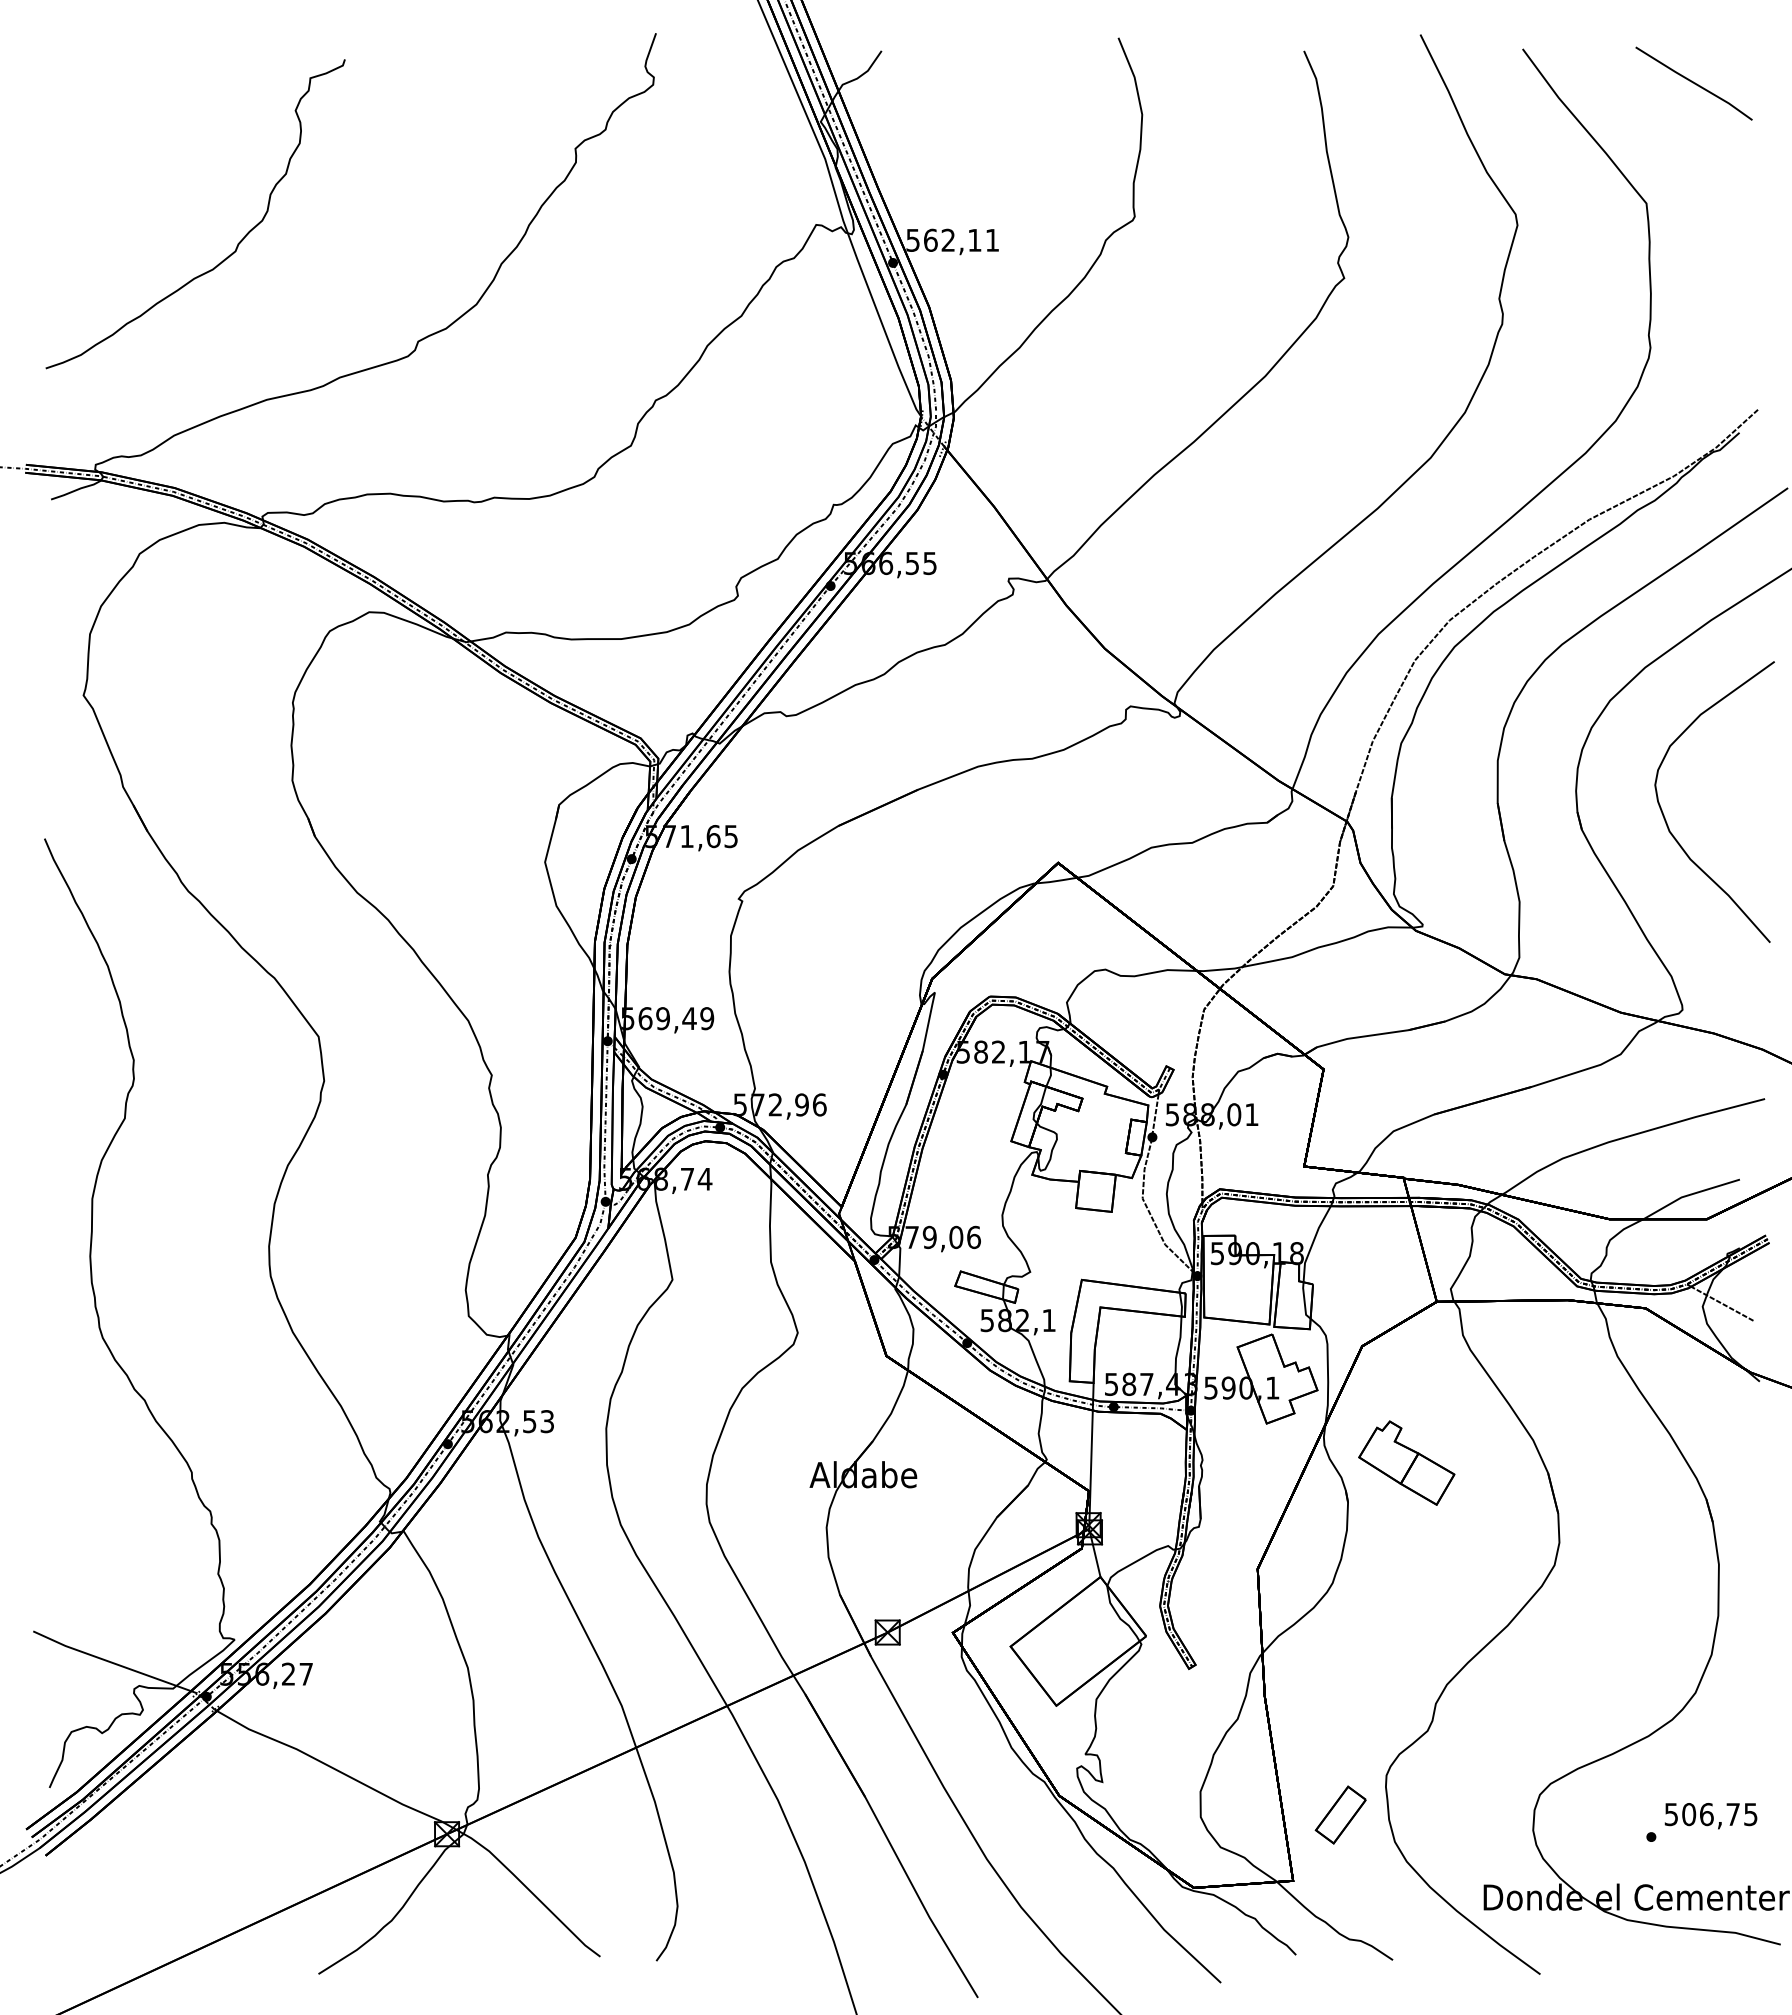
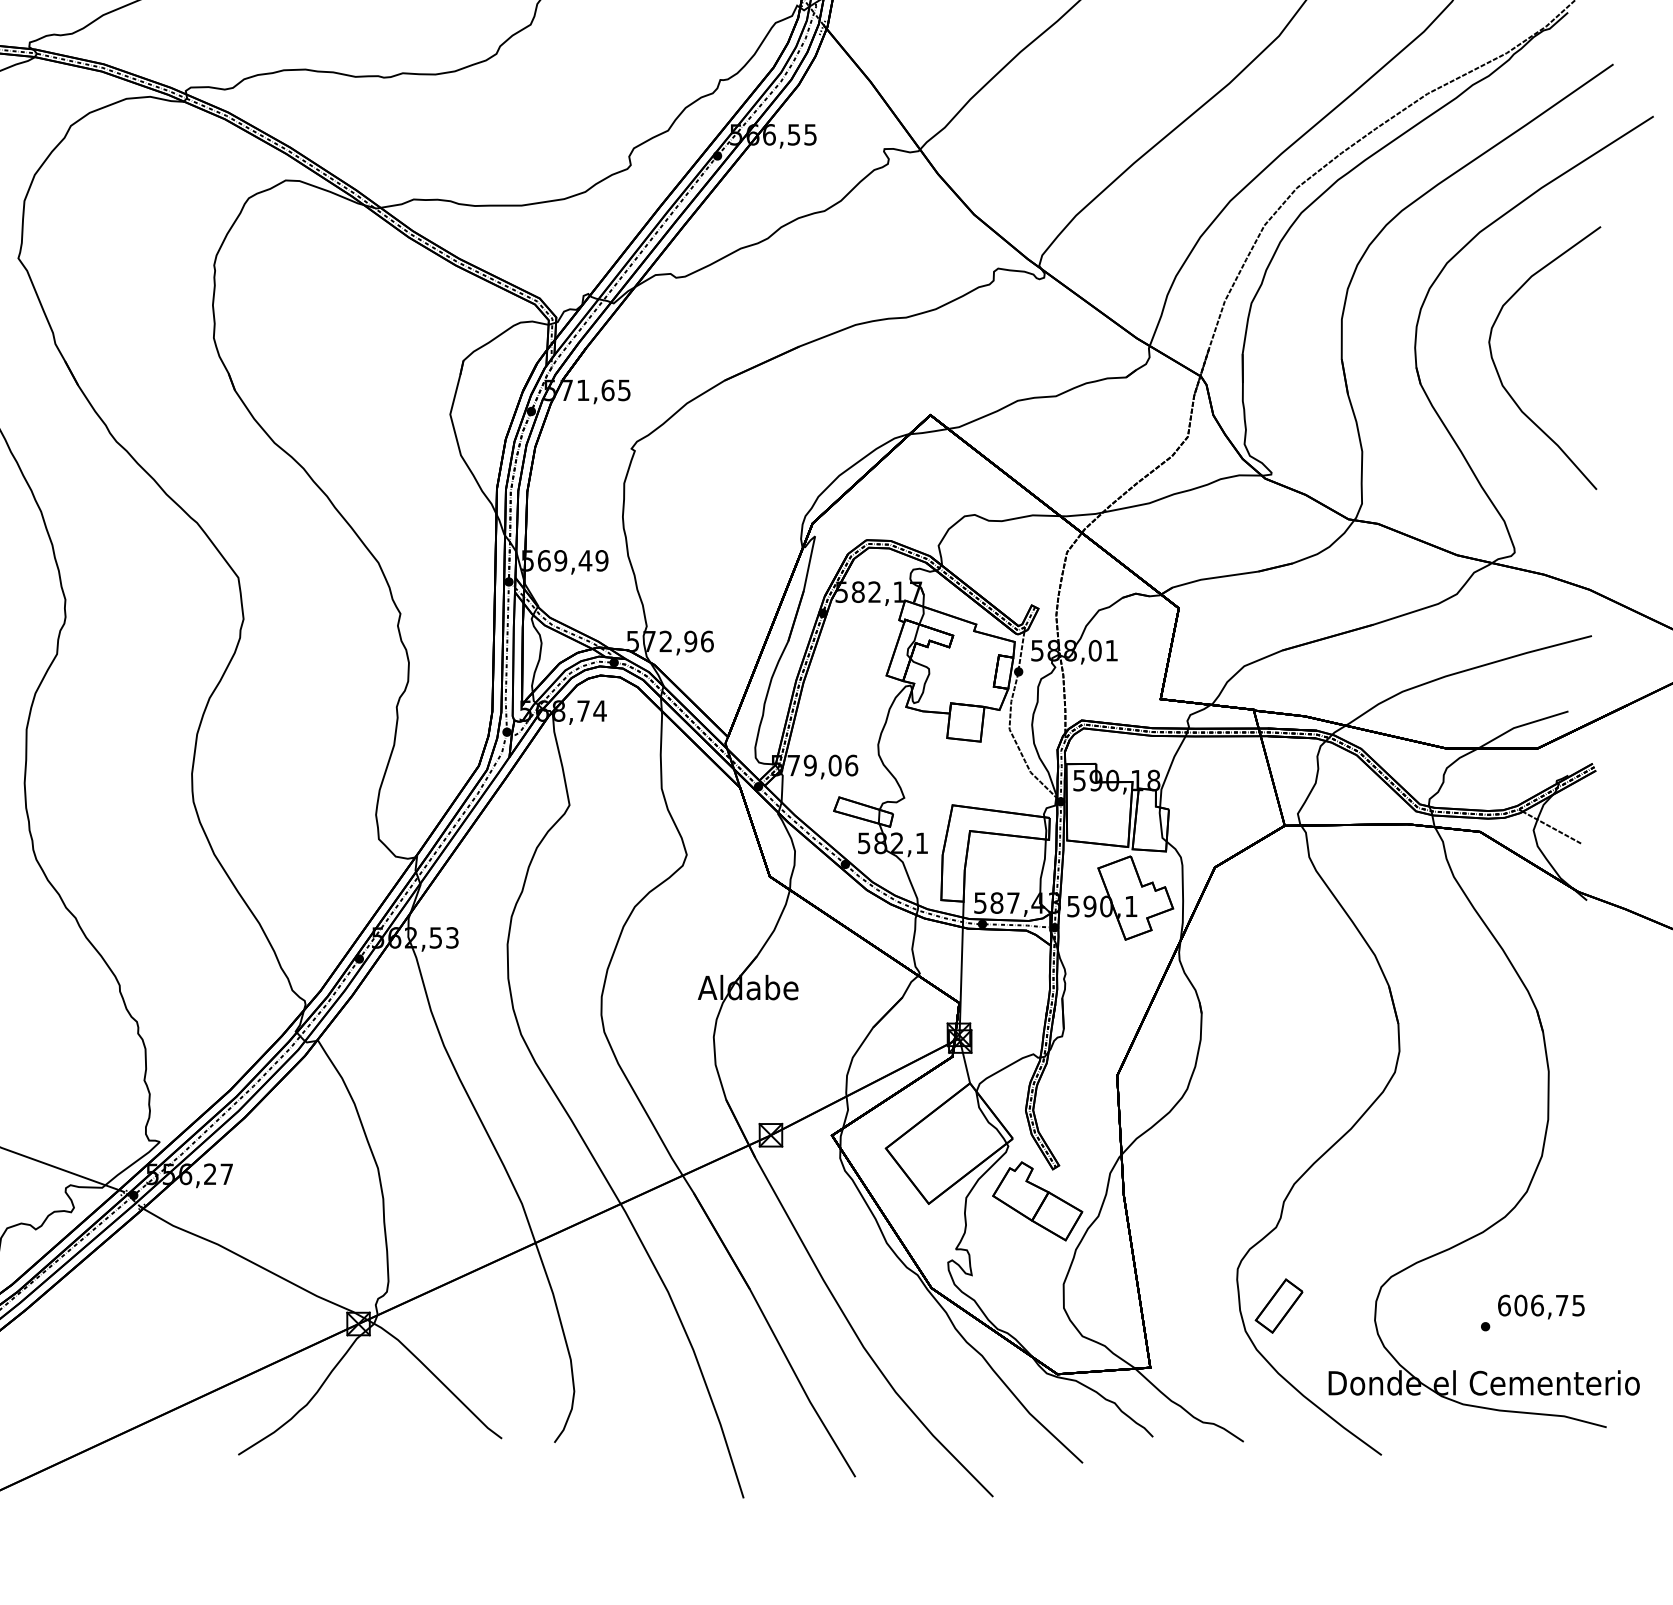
part: (1406, 1462) -> (1037, 1200), moved
part: (1340, 1814) -> (1278, 1305), moved
text: (1671, 1814) -> (1504, 1305), 506,75 -> 606,75

